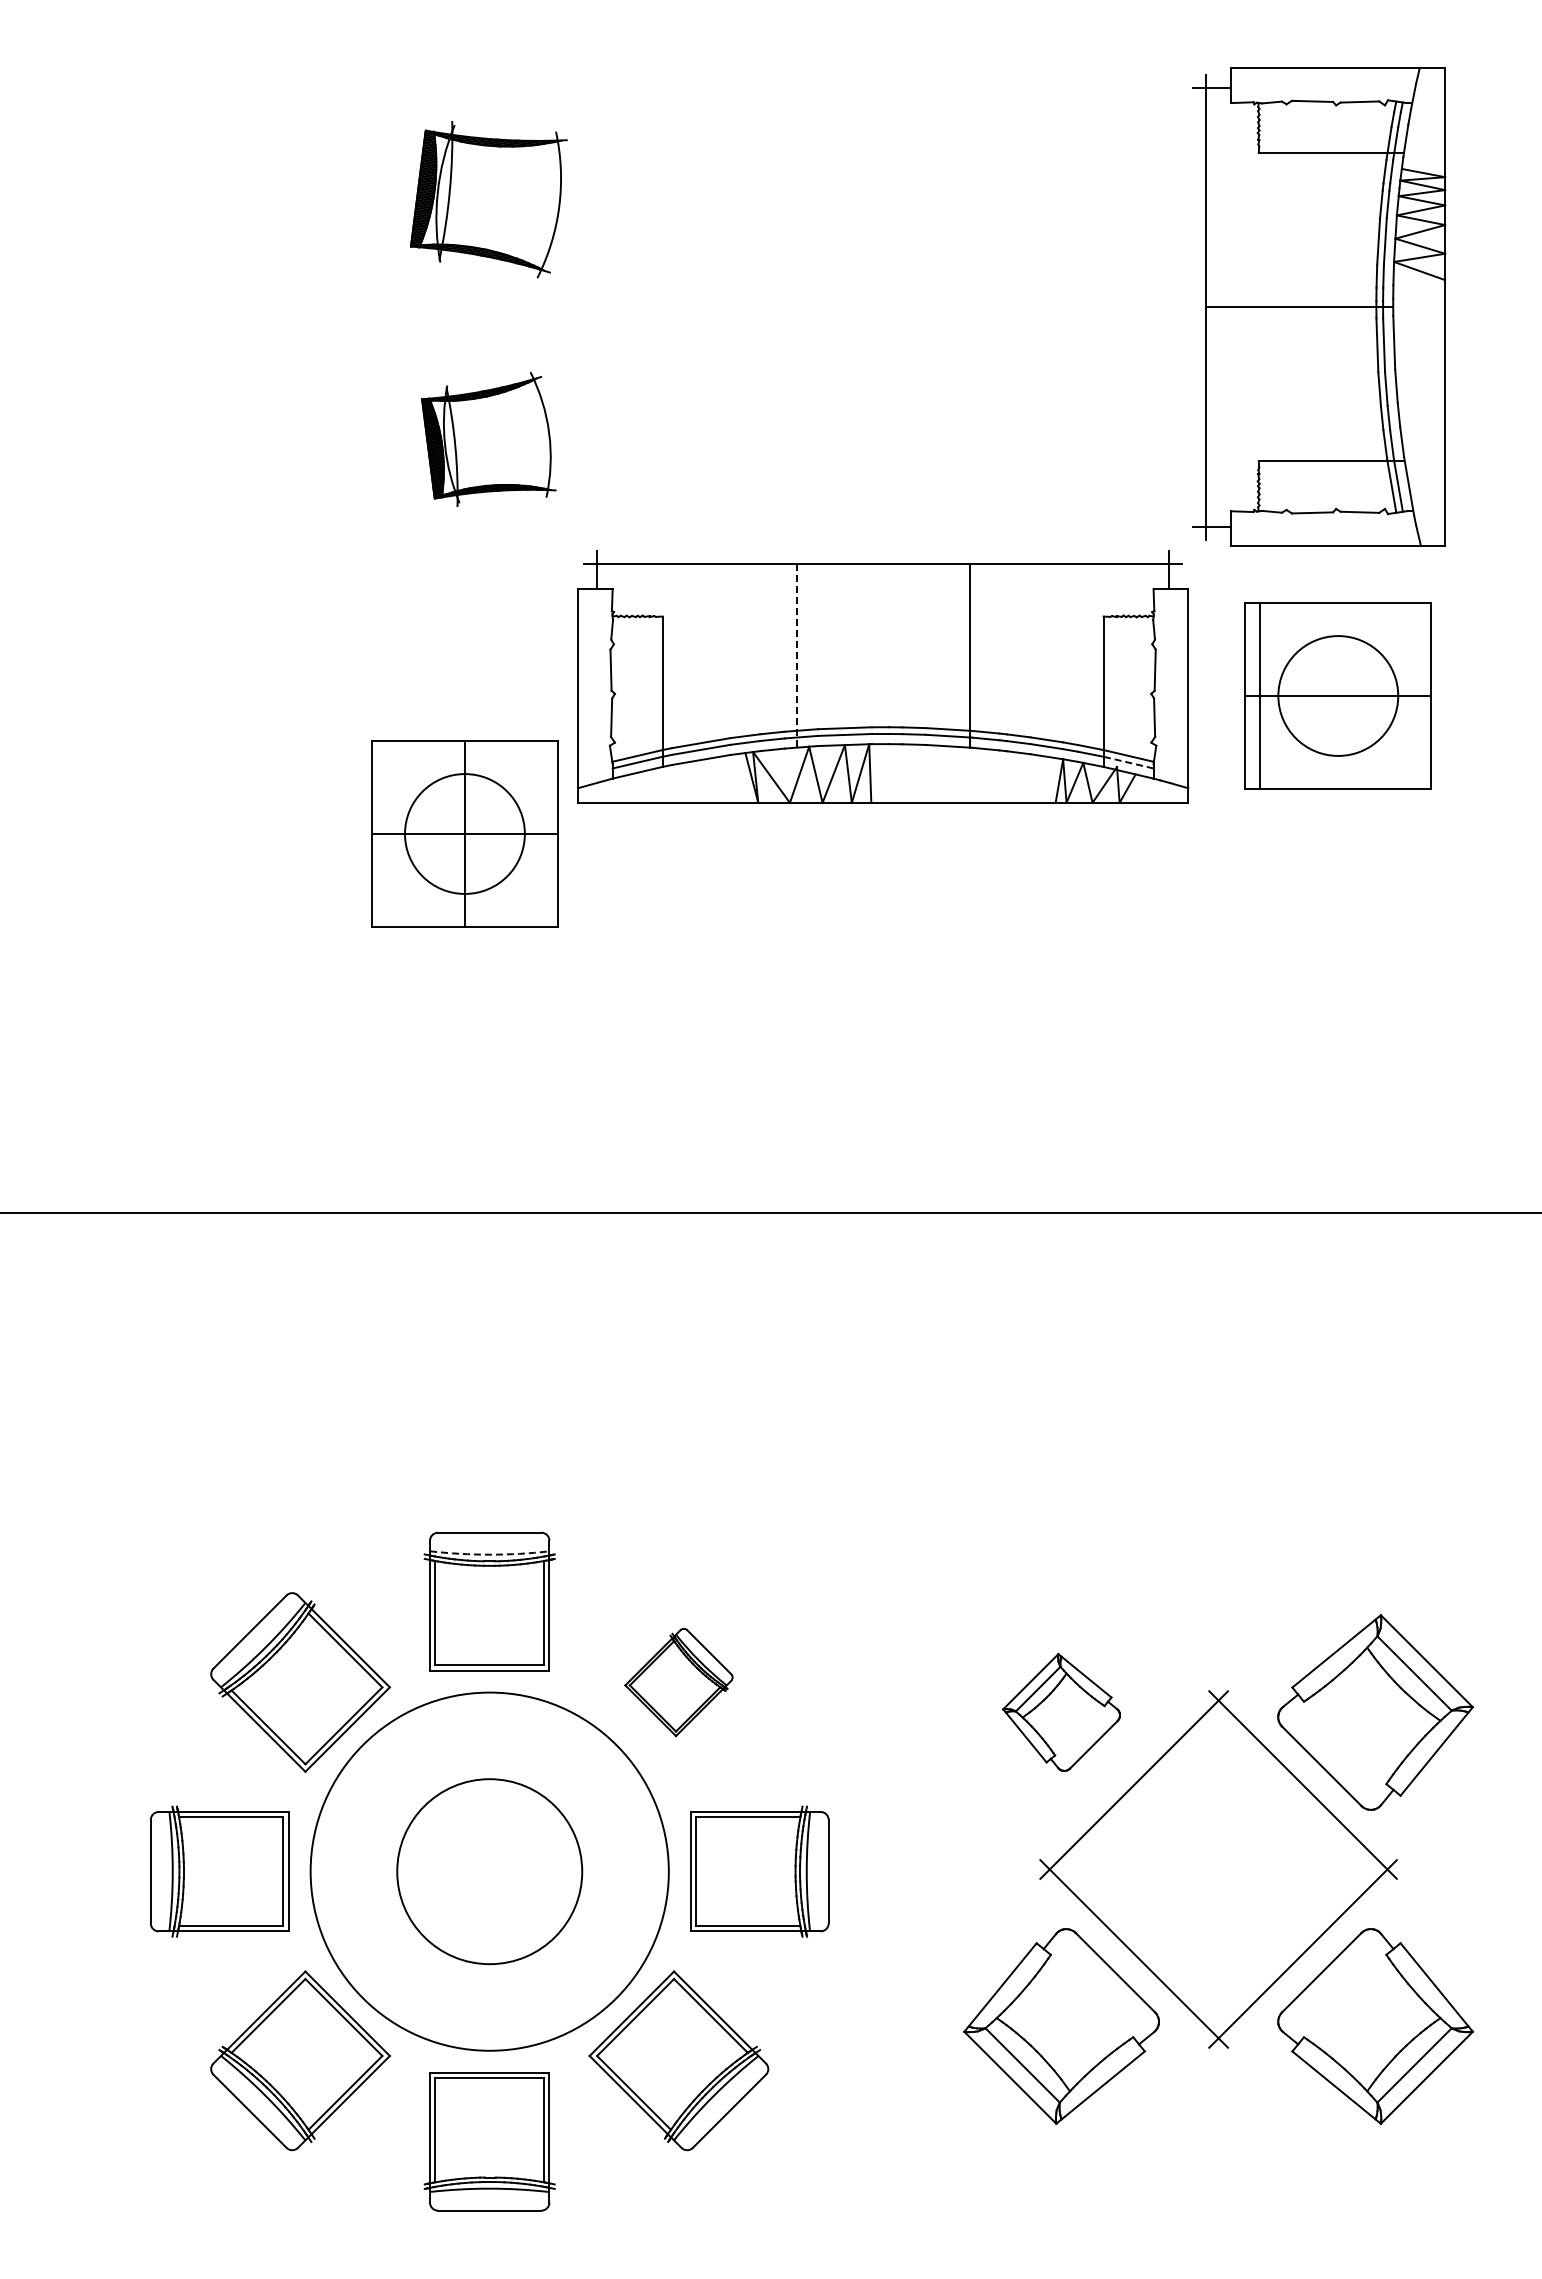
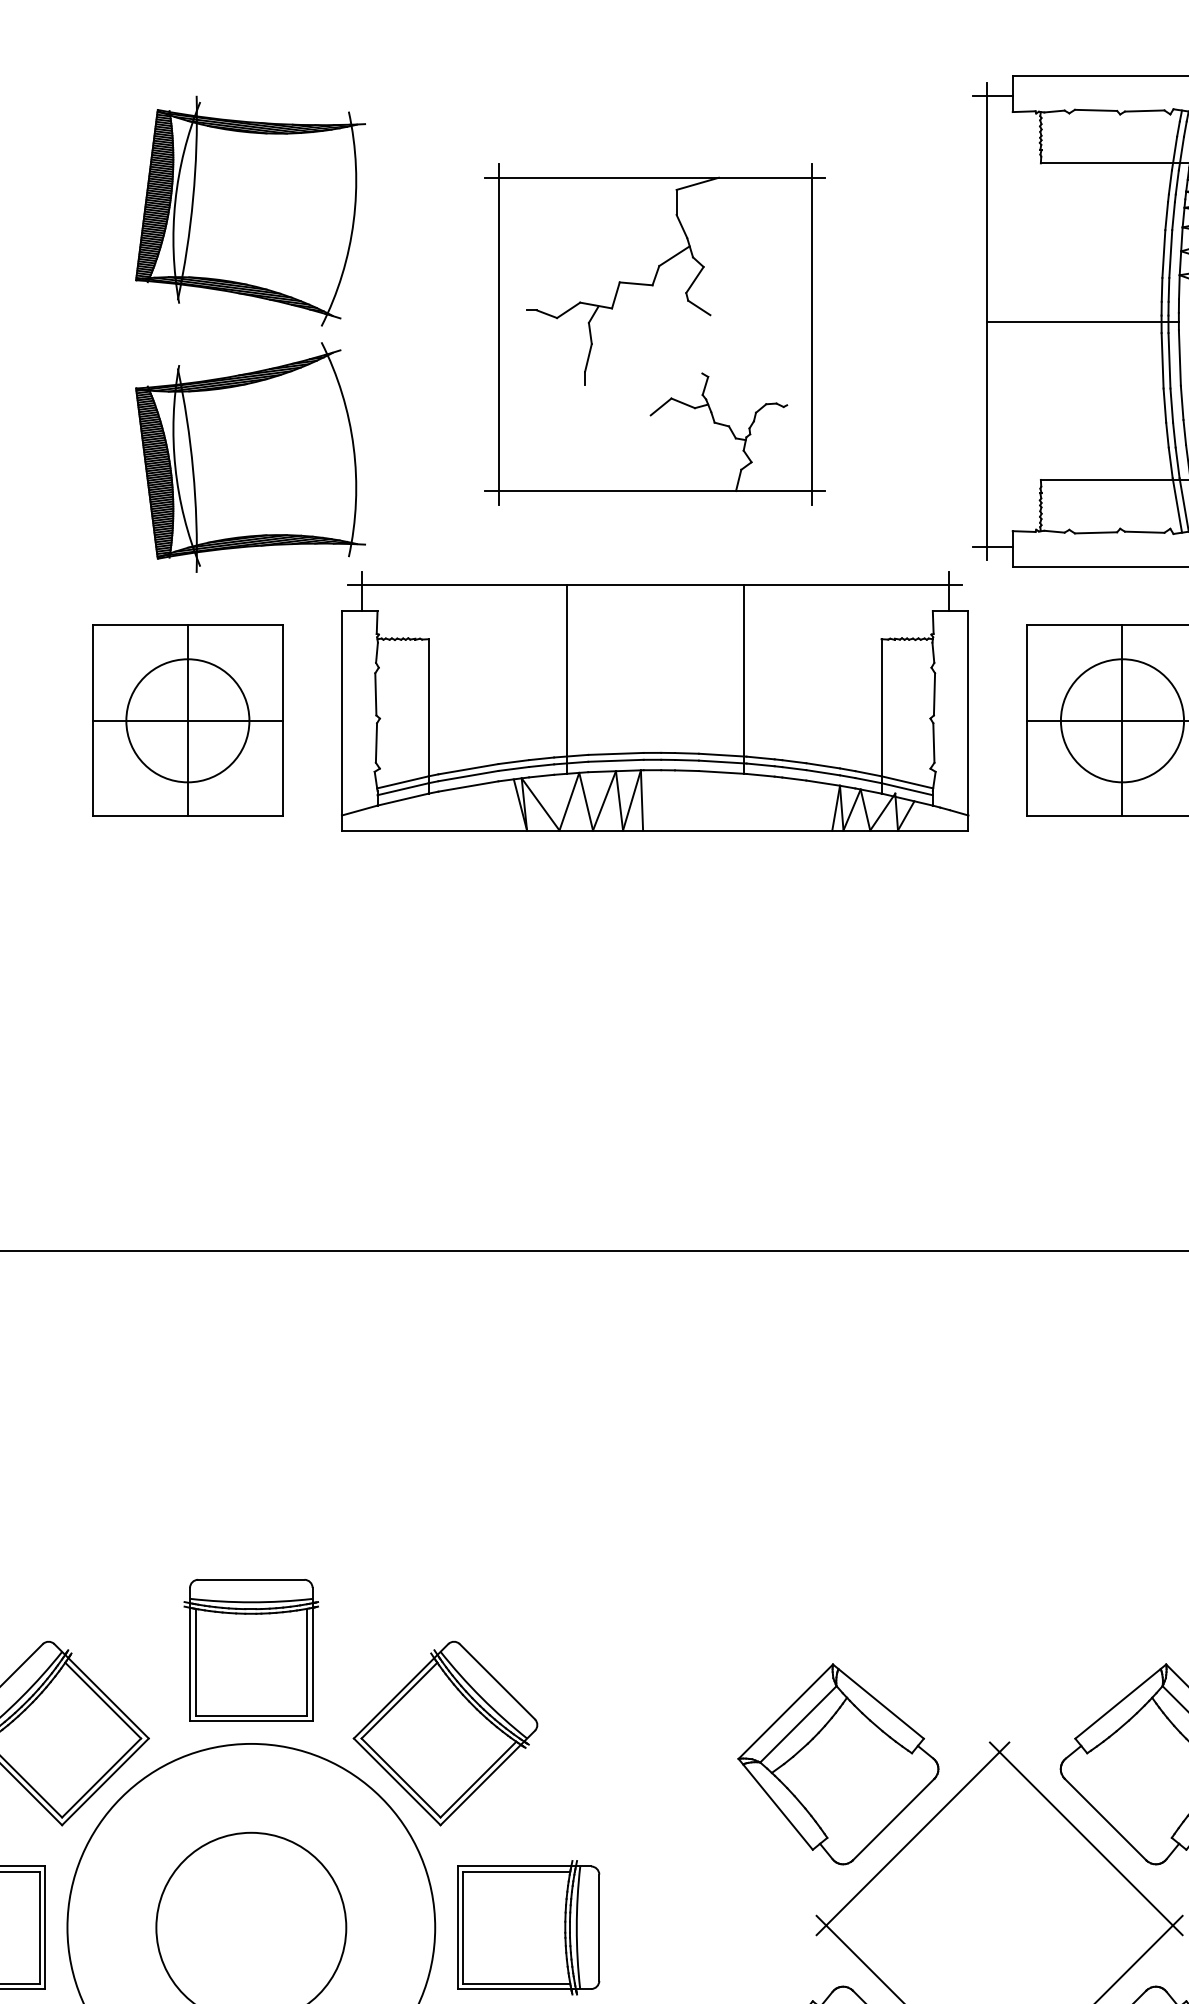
part: (488, 199) -> (250, 211), size x1.43
part: (882, 319) -> (654, 334), added
part: (488, 439) -> (250, 457), size x1.67
line: (796, 655) -> (566, 679), dashed -> solid
line: (1260, 695) -> (1122, 720), moved
line: (1128, 762) -> (907, 789), dashed -> solid
part: (464, 833) -> (187, 720), moved
arc: (489, 1554) -> (251, 1602), dashed -> solid
part: (678, 1682) -> (445, 1733), size x1.67
part: (1061, 1712) -> (838, 1764), size x1.67

